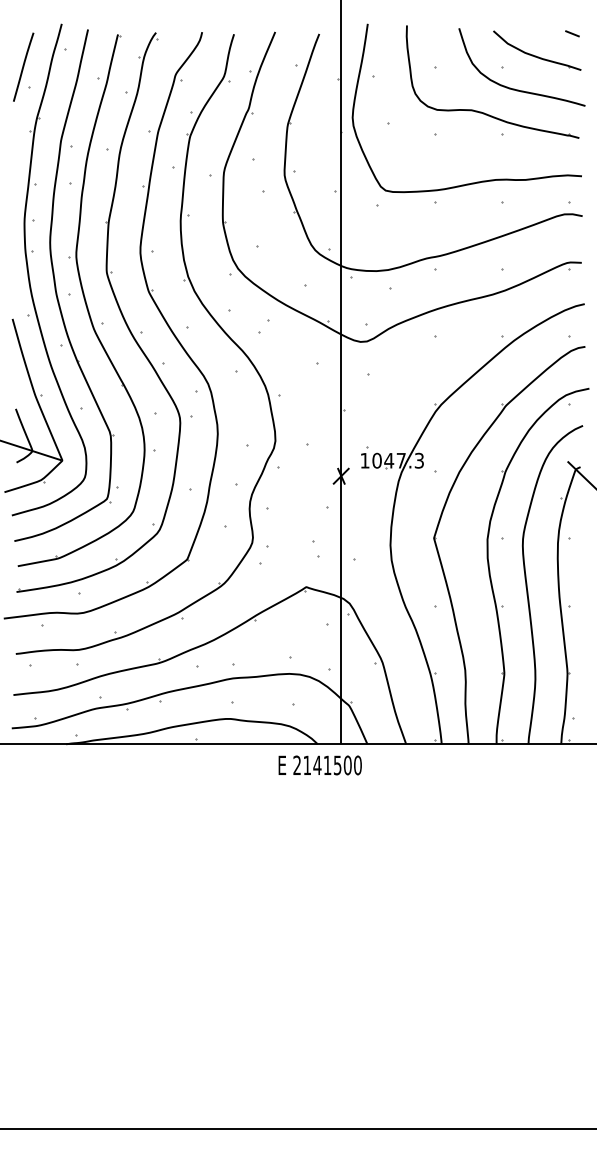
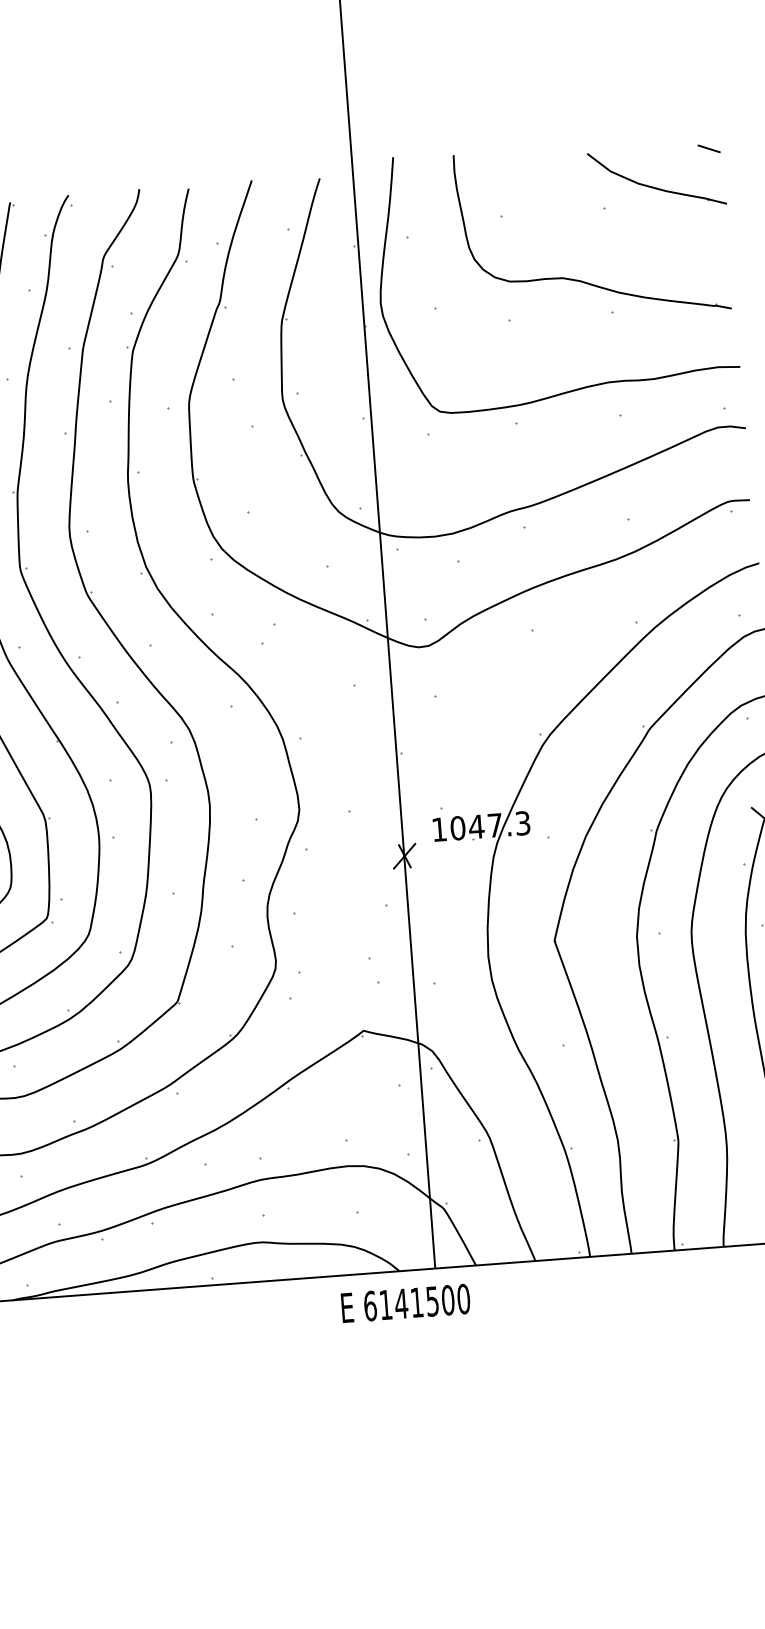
curve: (514, 88) -> (626, 239), removed
text: (297, 765) -> (370, 1306), 2141500 -> 6141500

